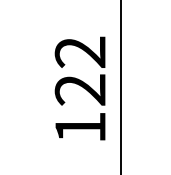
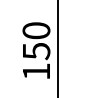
text: (80, 71) -> (36, 41), 122 -> 150

